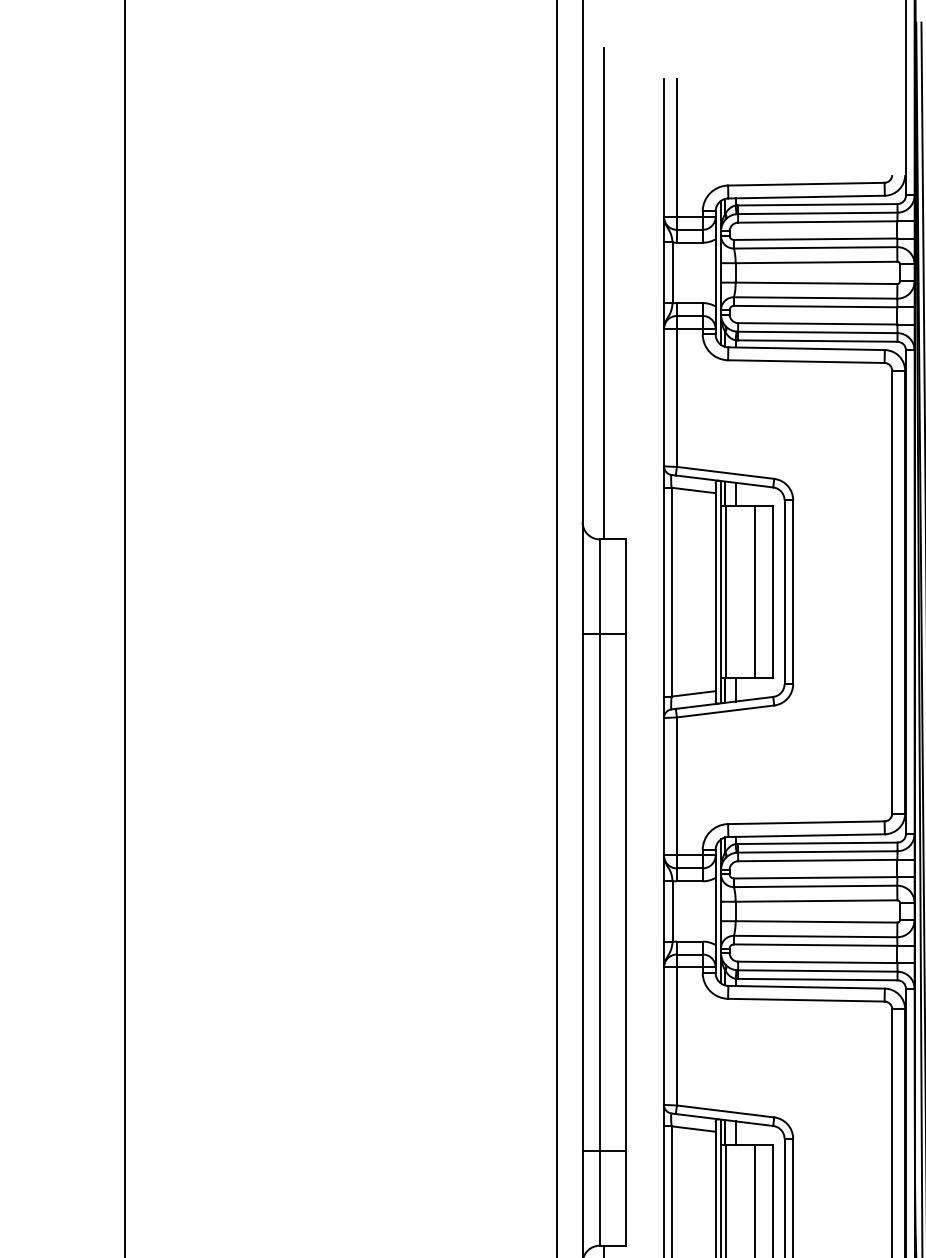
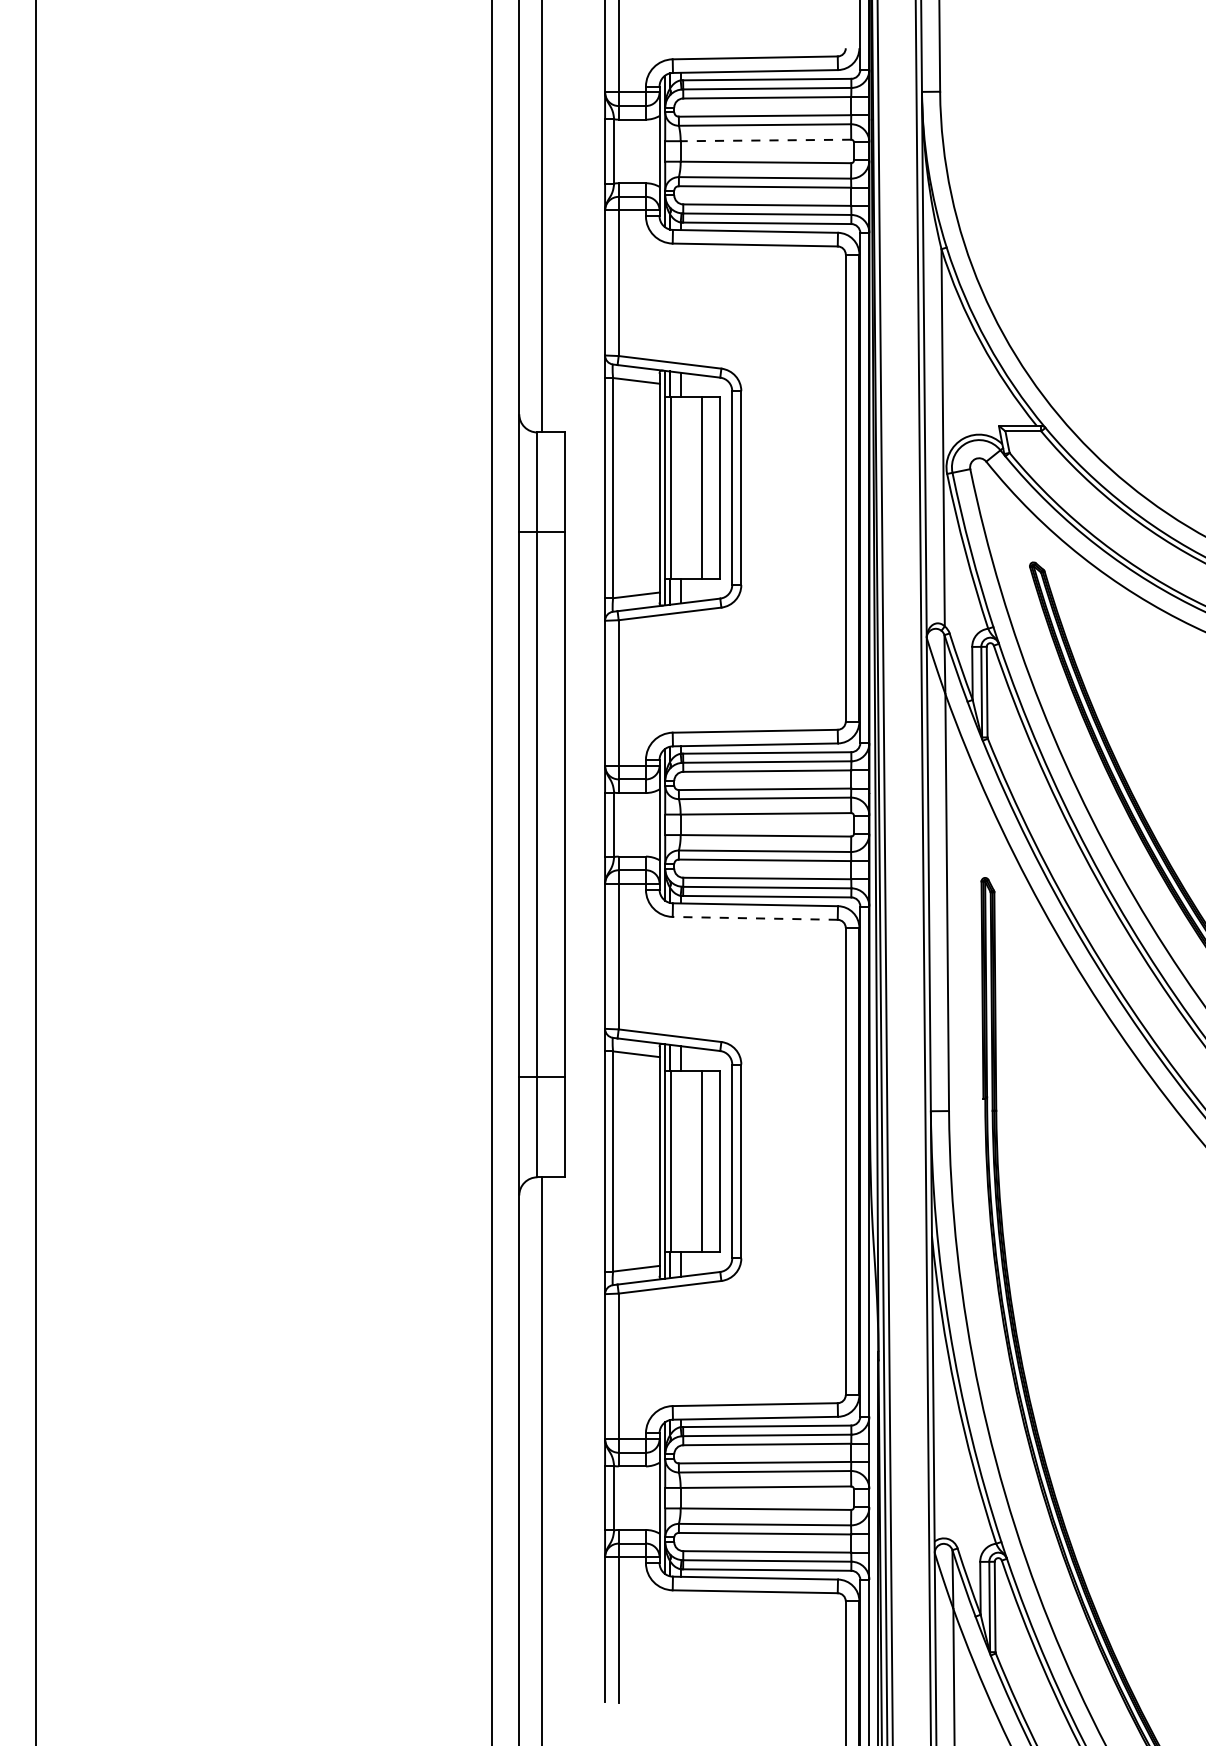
line: (816, 262) -> (765, 140), solid -> dashed
line: (806, 1000) -> (755, 918), solid -> dashed

